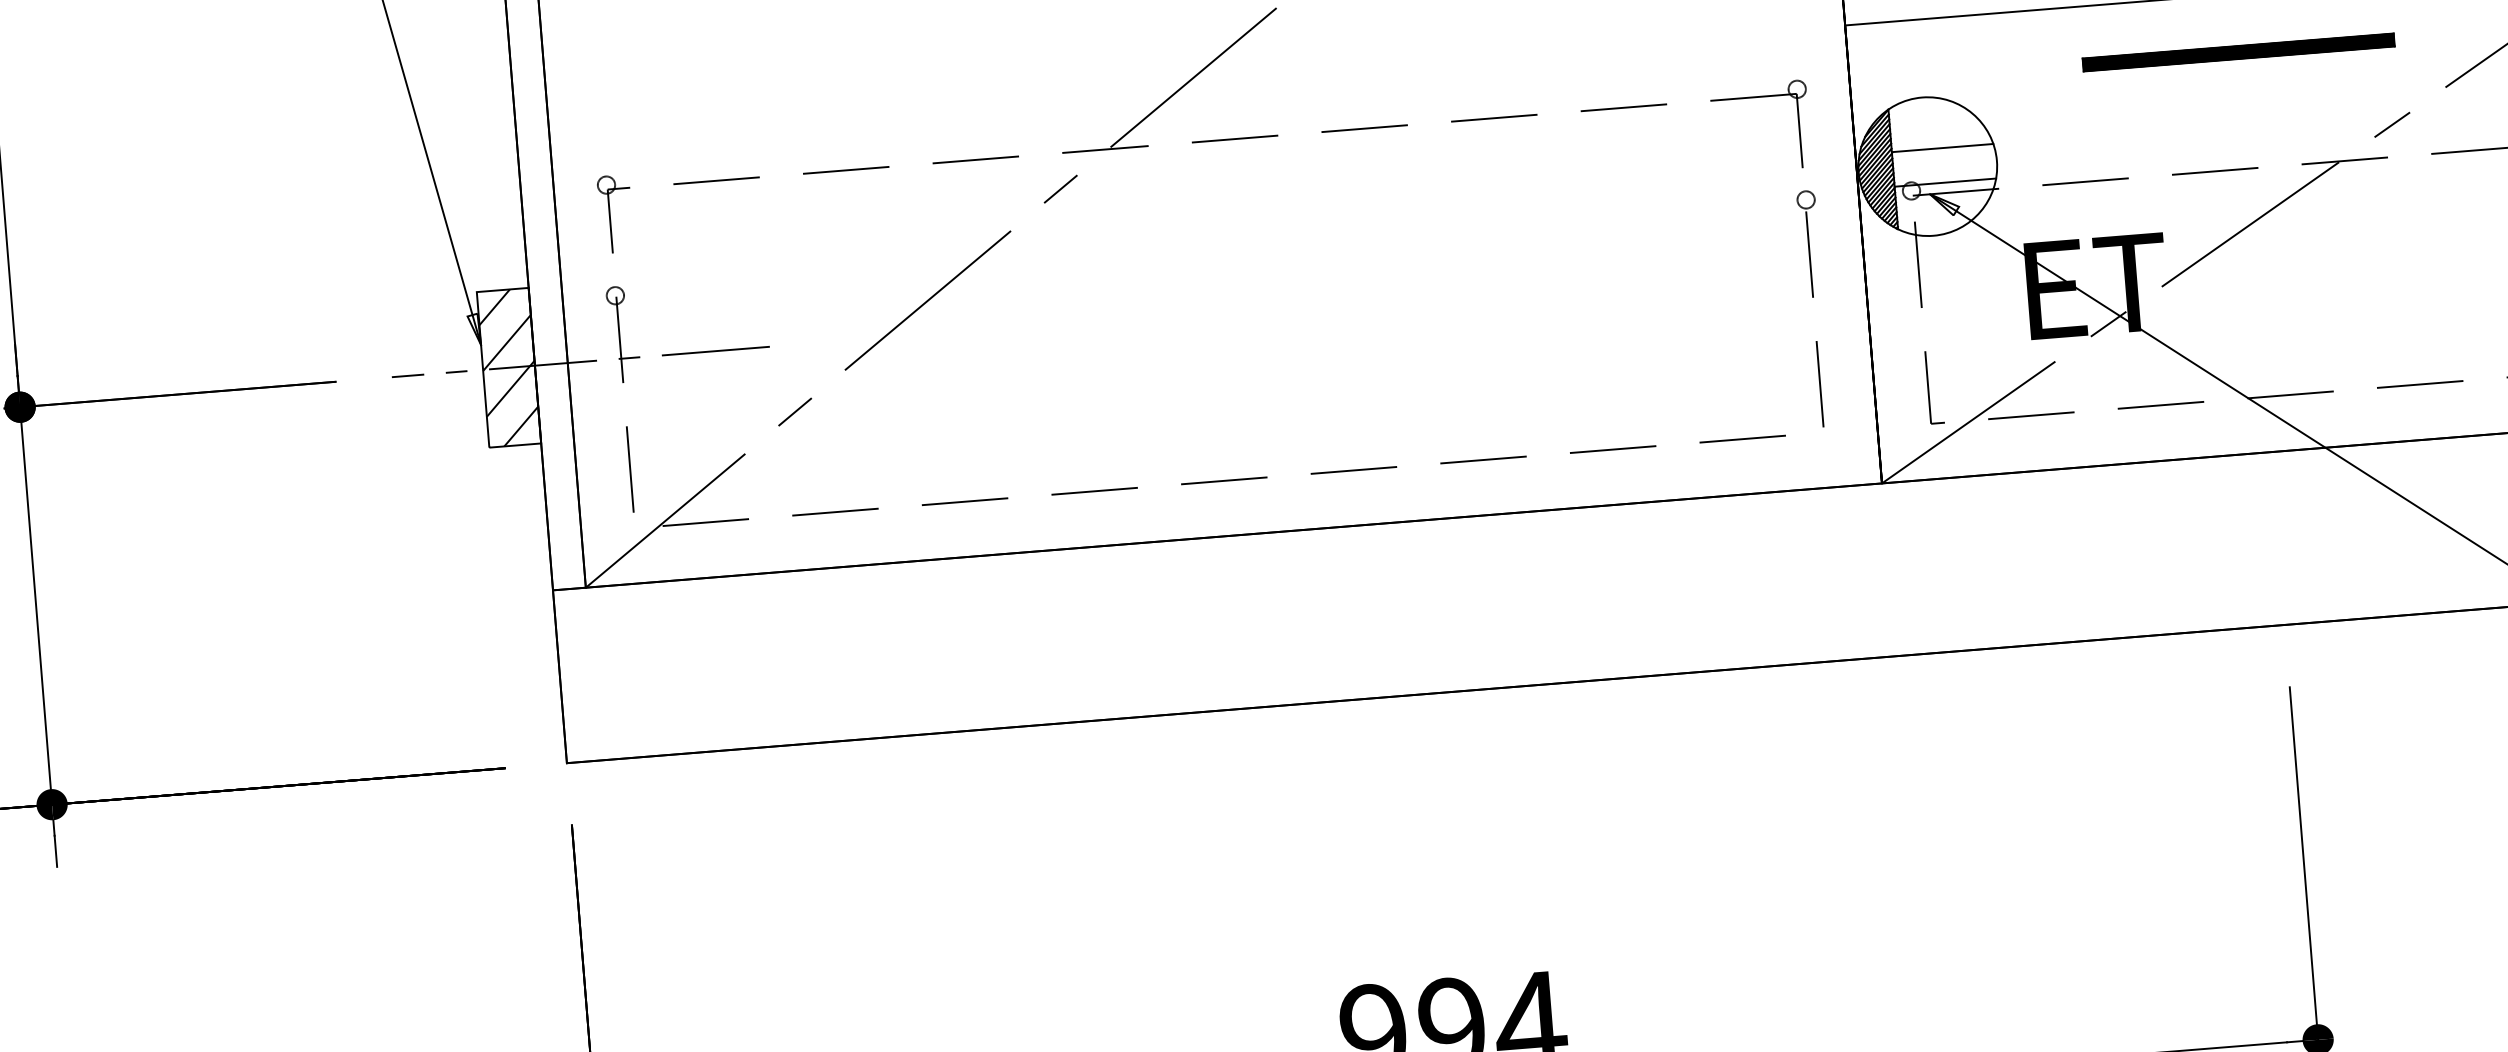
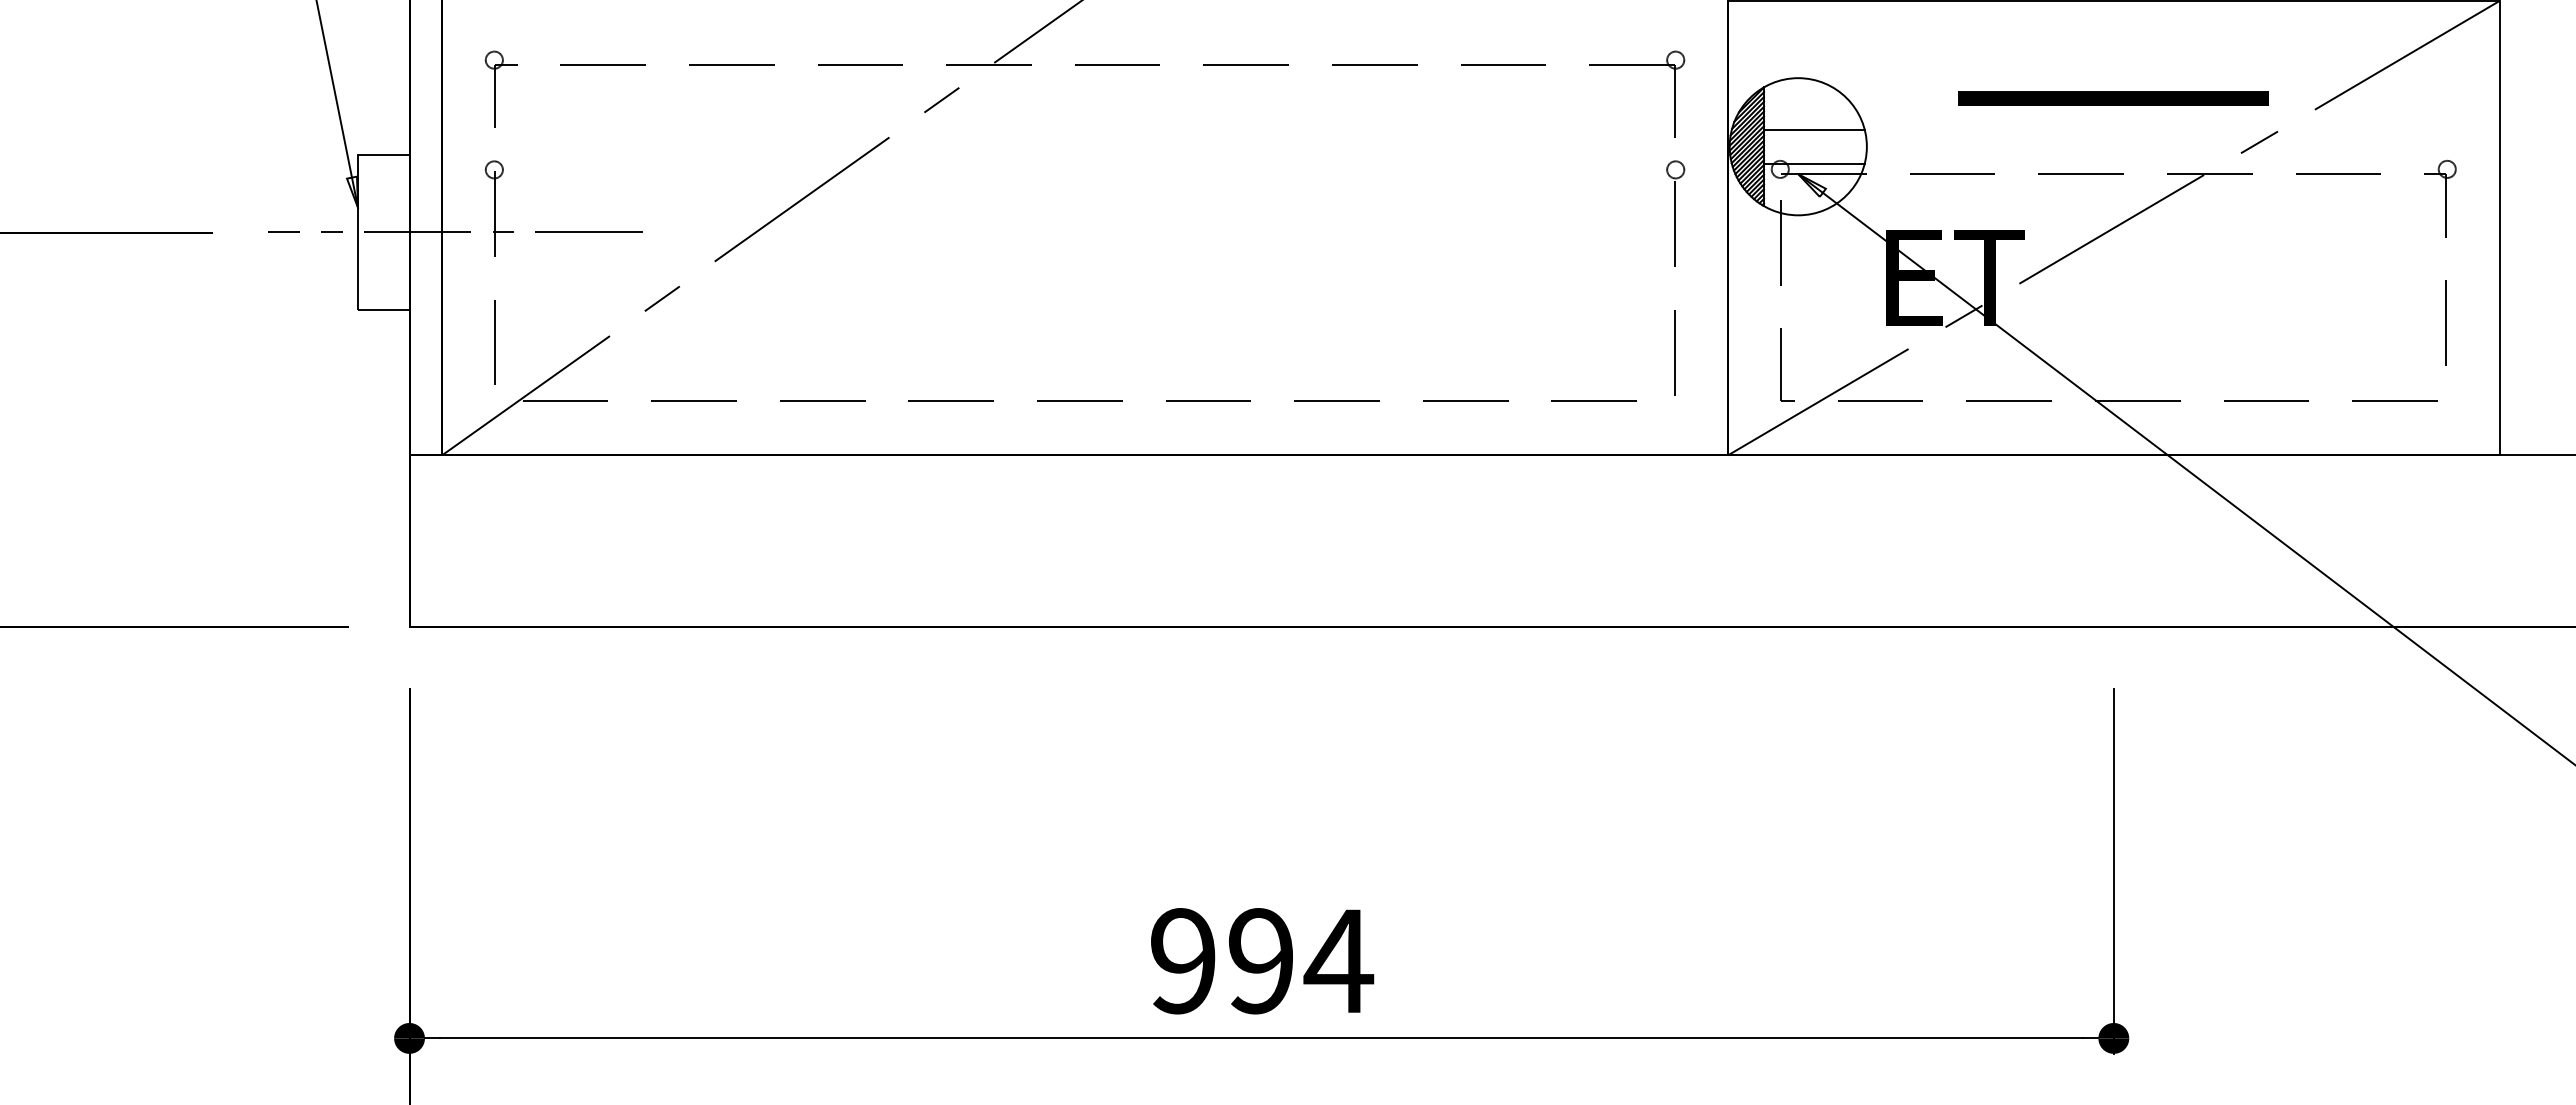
part: (2238, 52) -> (2113, 98), moved
hatch: (508, 367) -> (383, 232), removed

